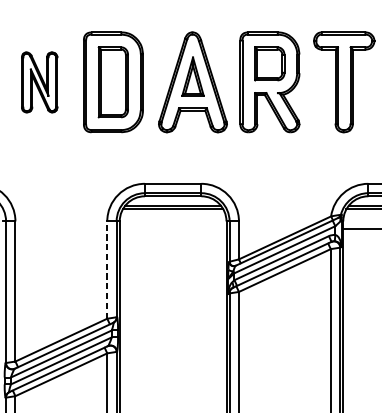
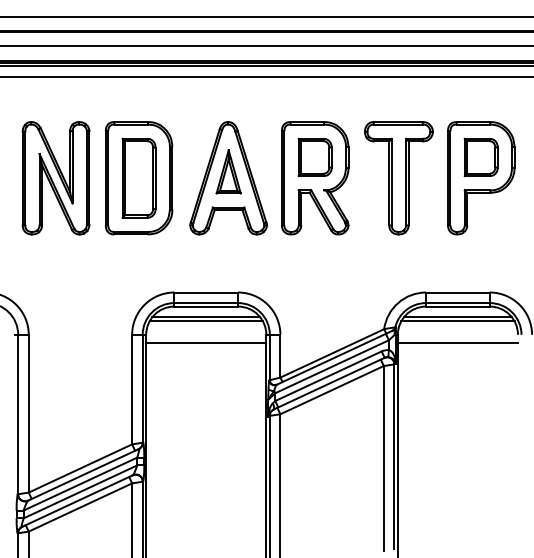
part: (39, 82) -> (55, 178), size x1.67
line: (173, 229) -> (206, 343), added
line: (107, 269) -> (132, 389), dashed -> solid

